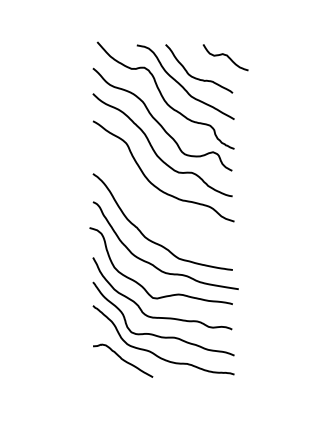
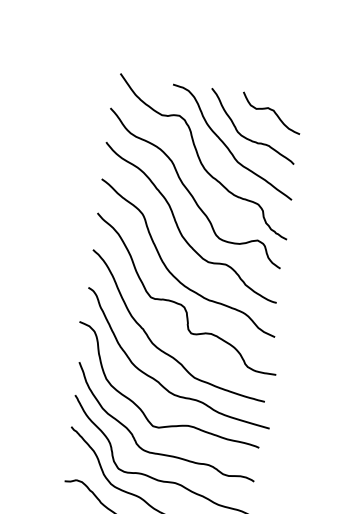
curve: (226, 56) -> (272, 111), moved
curve: (163, 205) -> (182, 303), added

